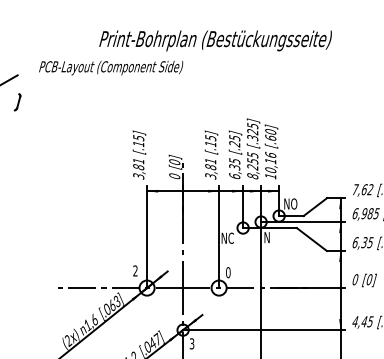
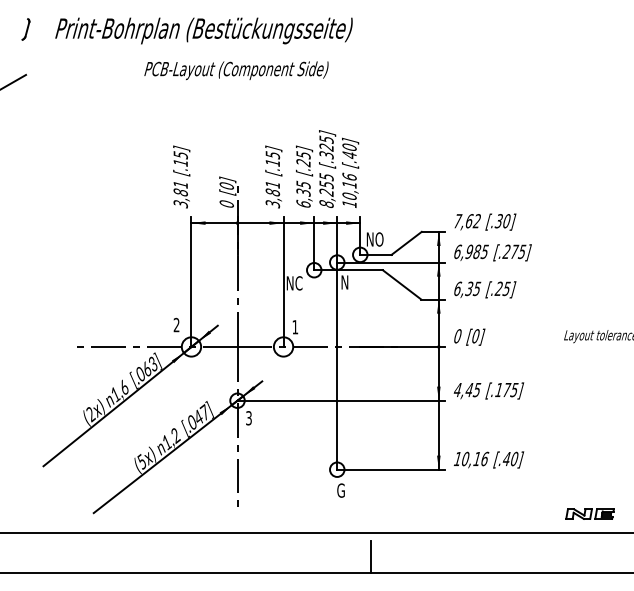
text: (215, 40) -> (203, 30), moved
text: (111, 67) -> (236, 70), moved
part: (17, 102) -> (25, 29), moved
text: (270, 137) -> (349, 154), [.60] -> [.40]
text: (228, 272) -> (295, 327), 0 -> 1

